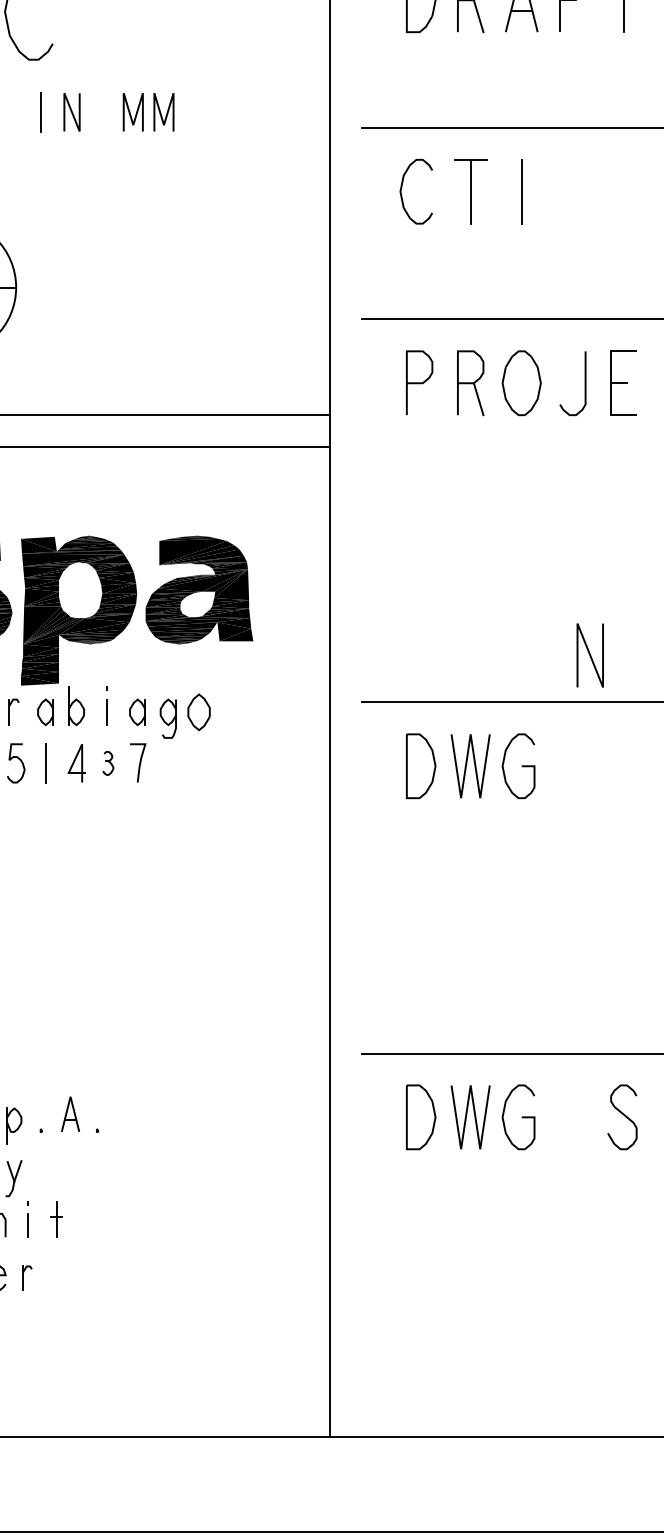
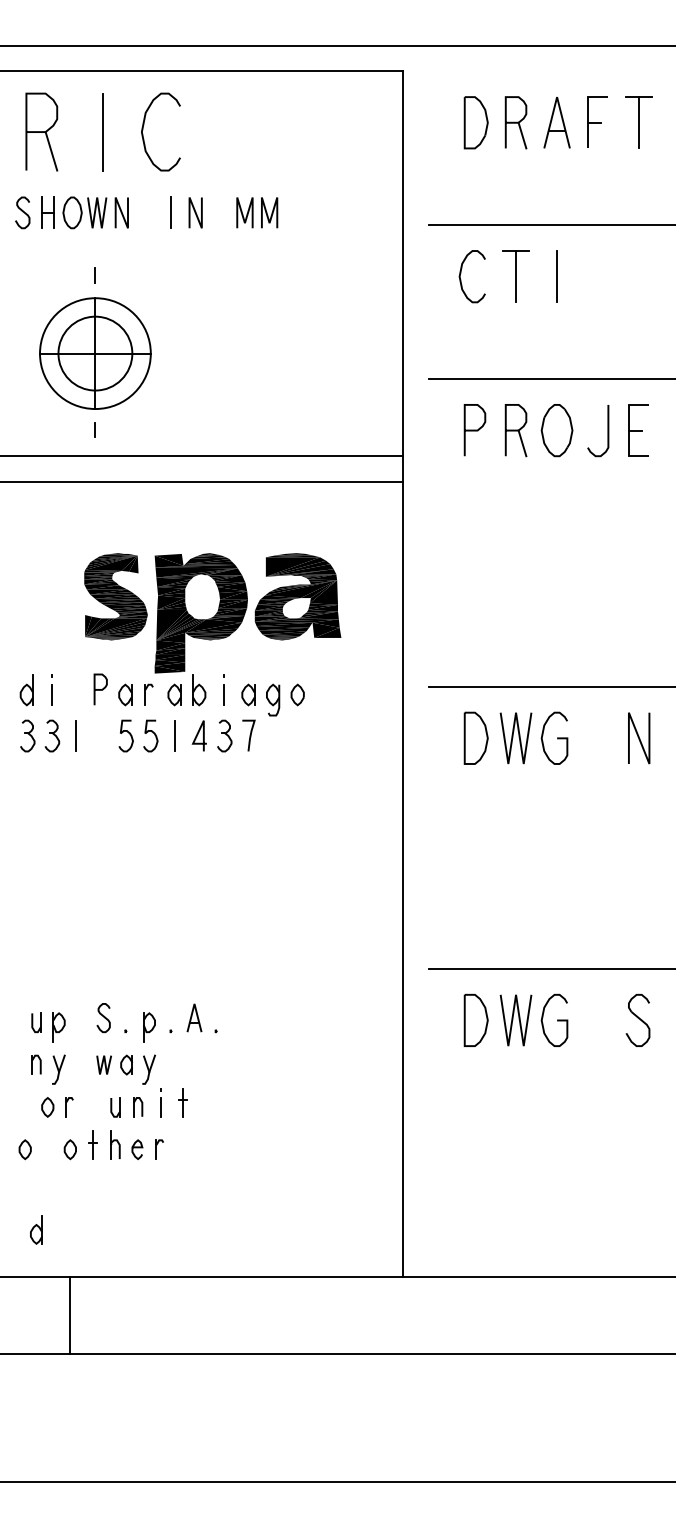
line: (590, 655) -> (639, 738), moved
part: (198, 711) -> (297, 694), size x0.71
part: (107, 762) -> (224, 735), size x1.67

